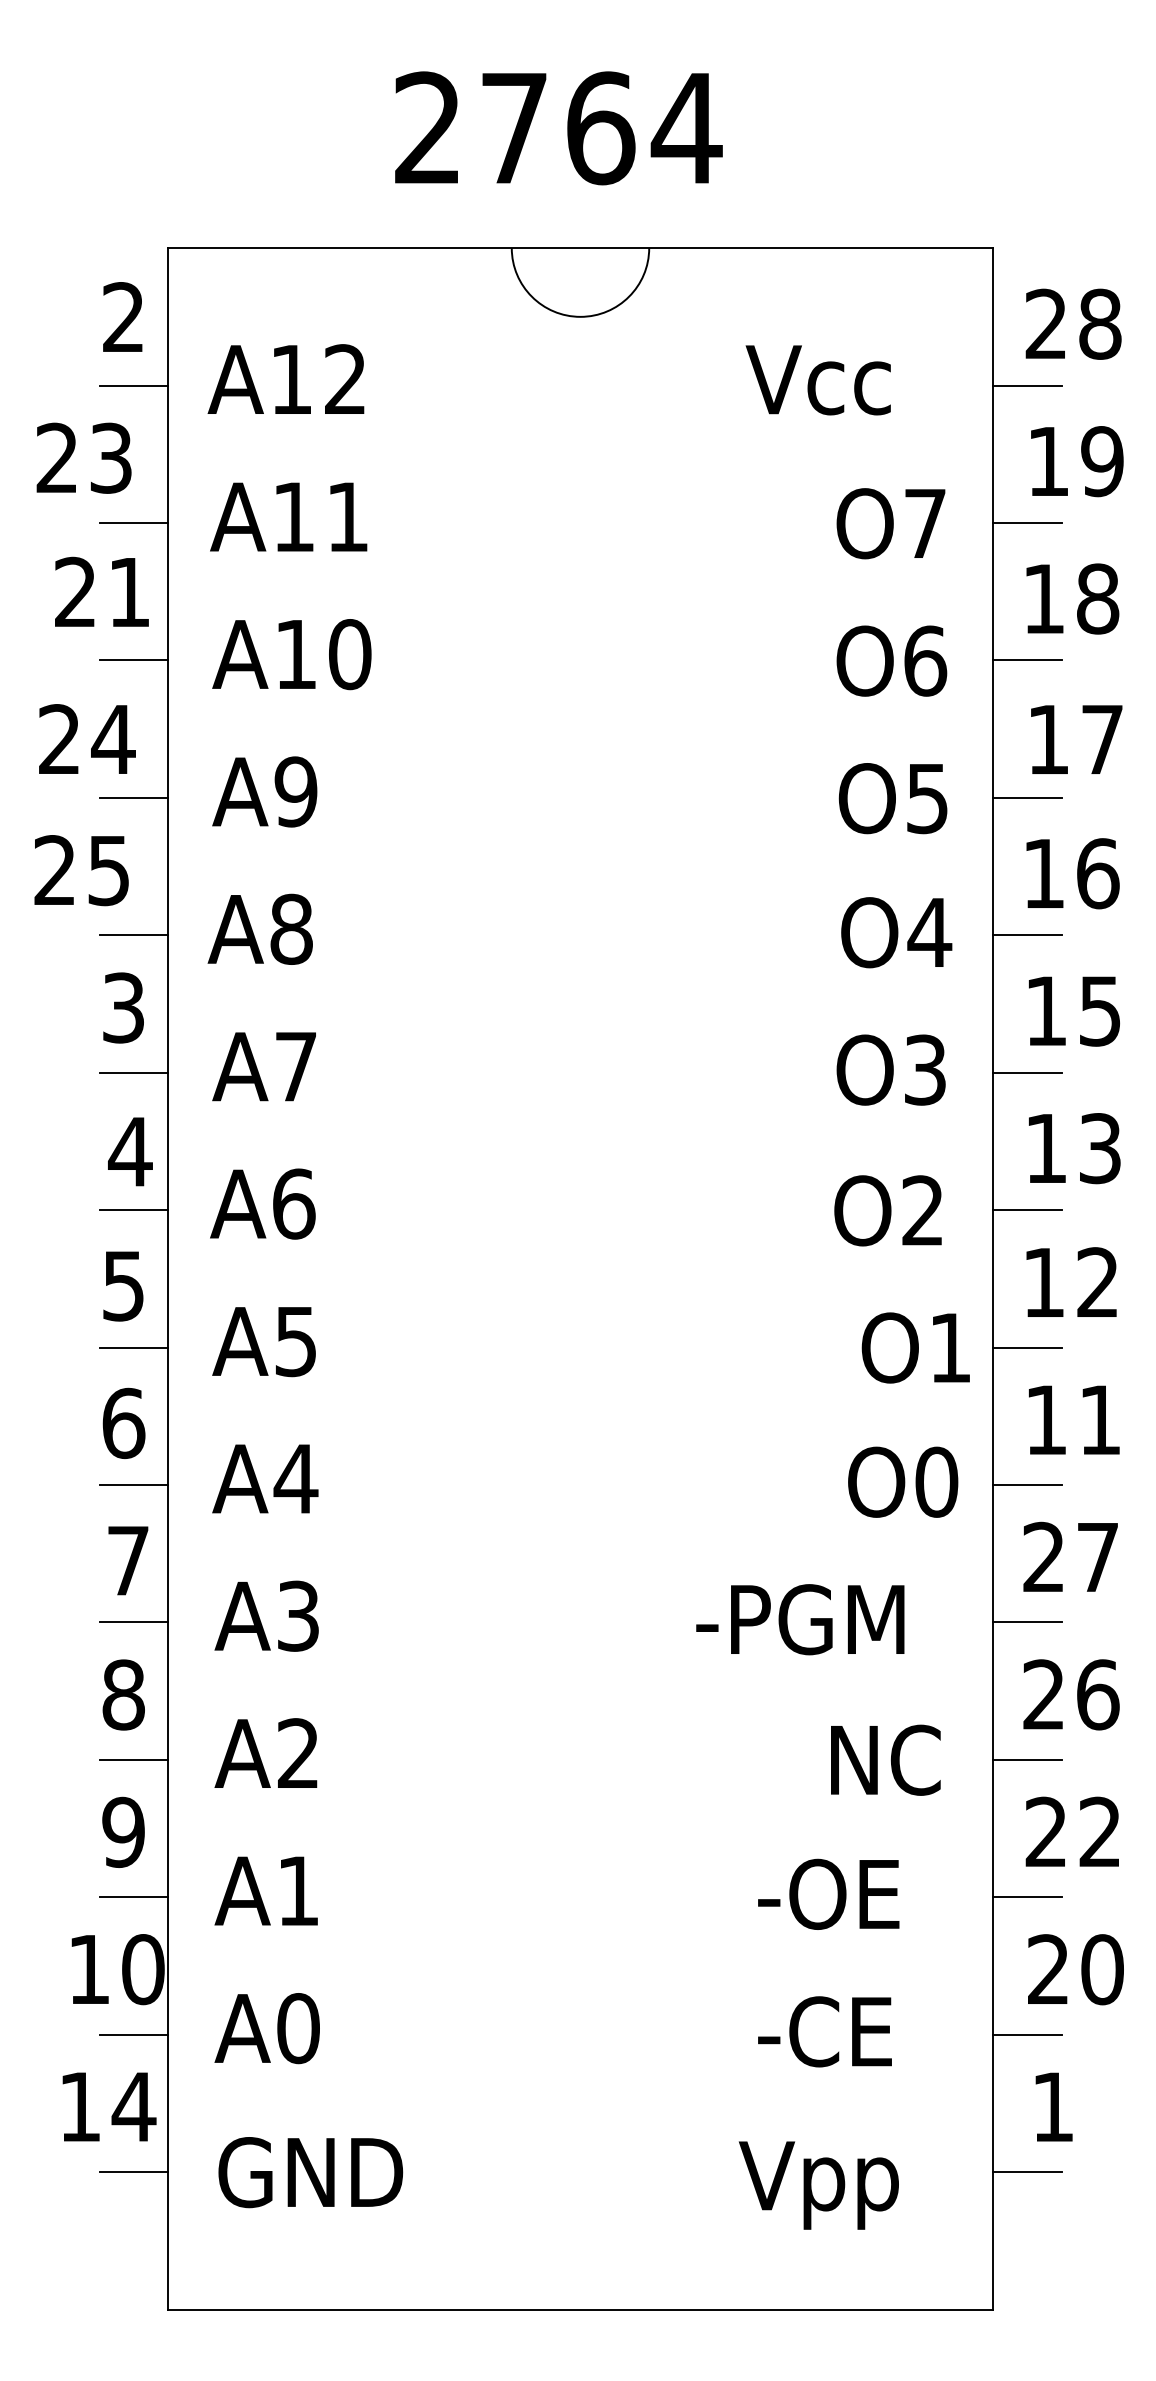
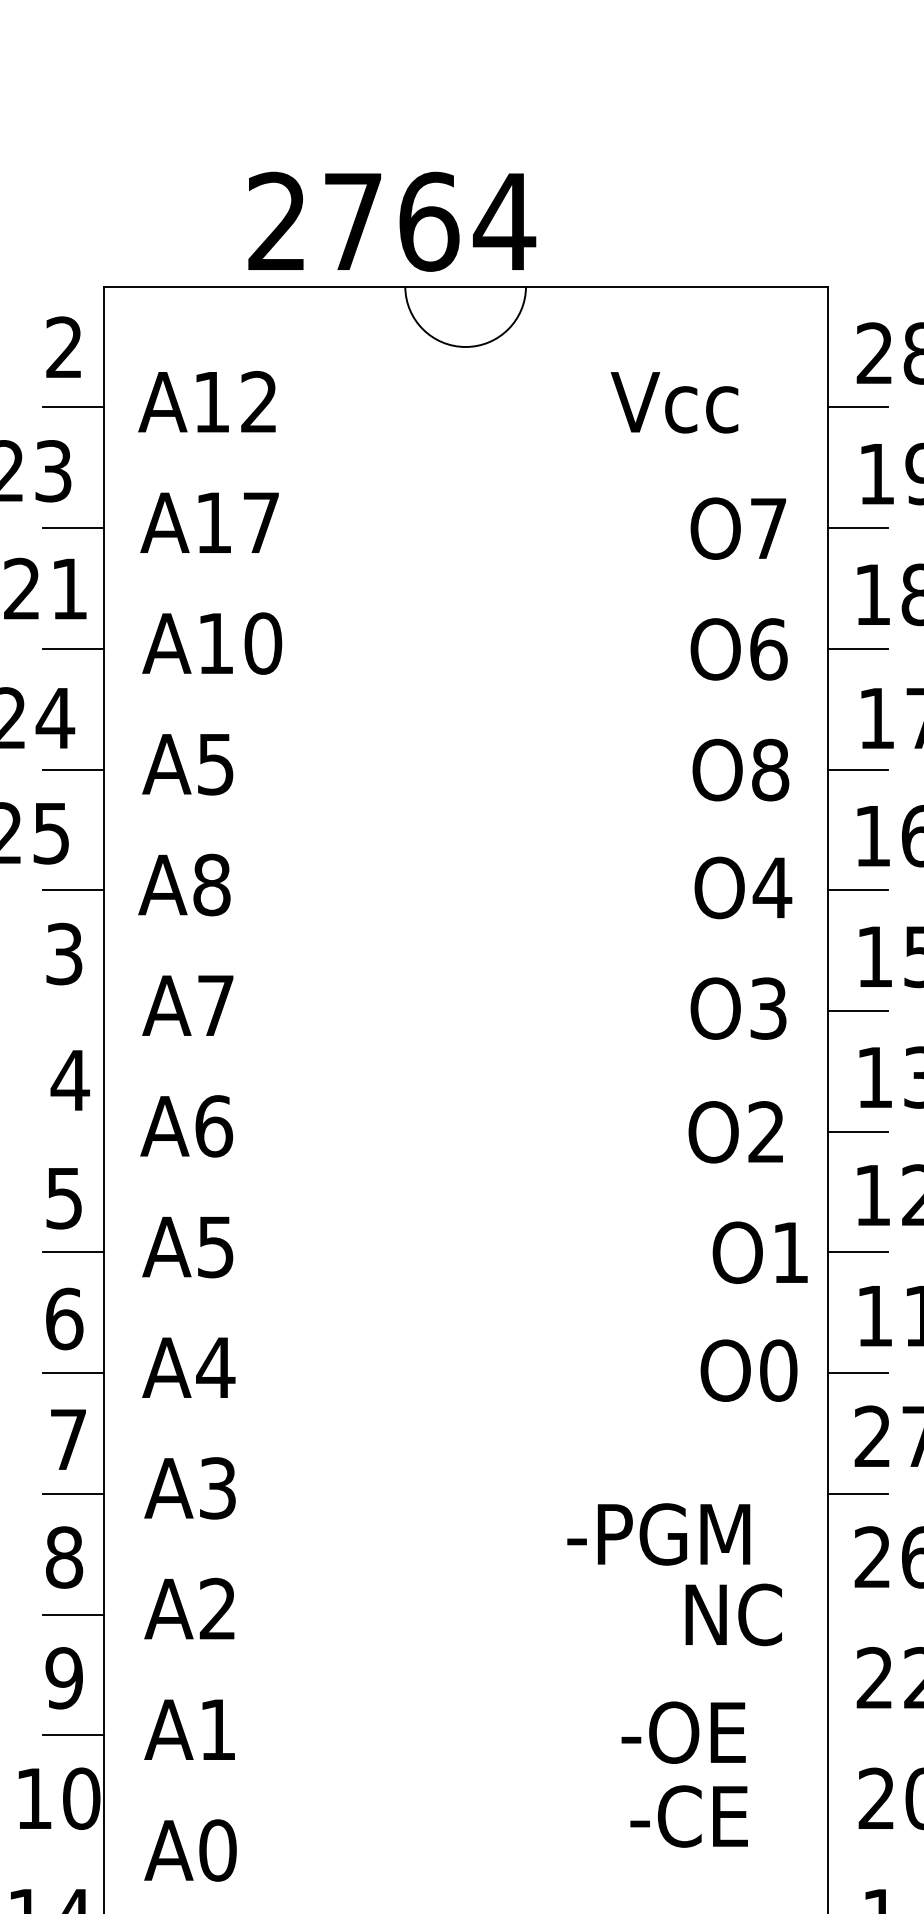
text: (558, 128) -> (391, 221), moved
text: (347, 516) -> (260, 522), A11 -> A17
text: (295, 791) -> (215, 763), A9 -> A5
text: (927, 798) -> (770, 770), O5 -> O8
line: (133, 1072) -> (73, 1010), removed
line: (133, 1210) -> (73, 1131), removed
text: (800, 1619) -> (658, 1534), moved
line: (1026, 1759) -> (857, 1614), removed
line: (1026, 1897) -> (857, 1735), removed
text: (824, 2031) -> (688, 1816), moved
line: (133, 2034) -> (73, 1855), removed
line: (1026, 2034) -> (857, 1855), removed

